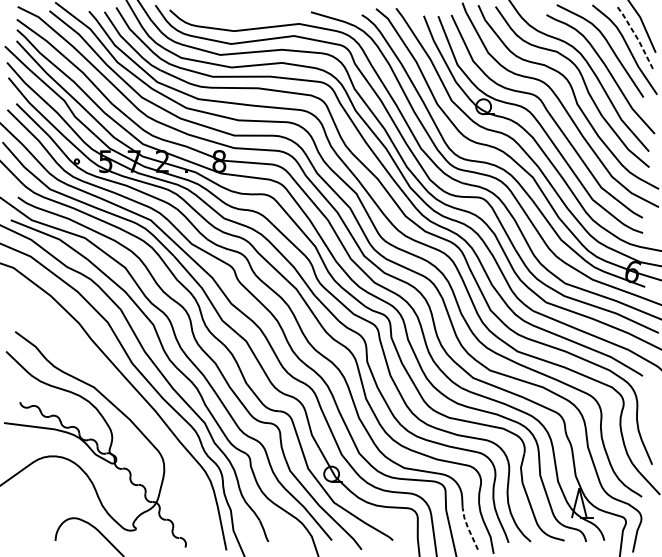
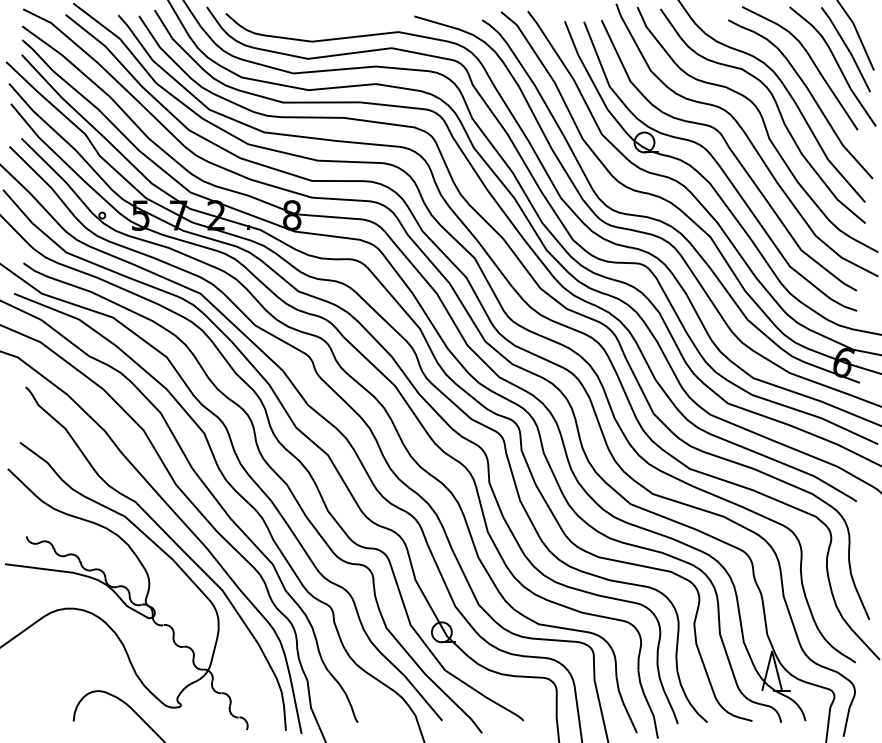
line: (635, 36) -> (847, 48), dashed -> solid
curve: (129, 406) -> (172, 541), added
line: (467, 528) -> (623, 704), dashed -> solid

